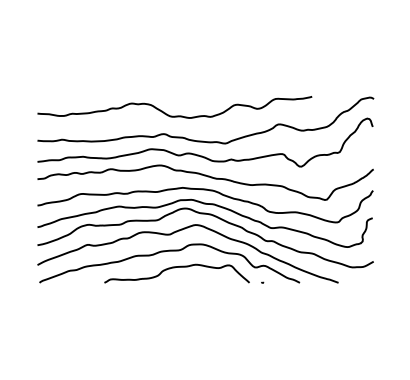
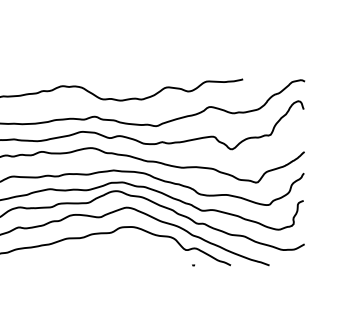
curve: (175, 268) -> (106, 251), removed

